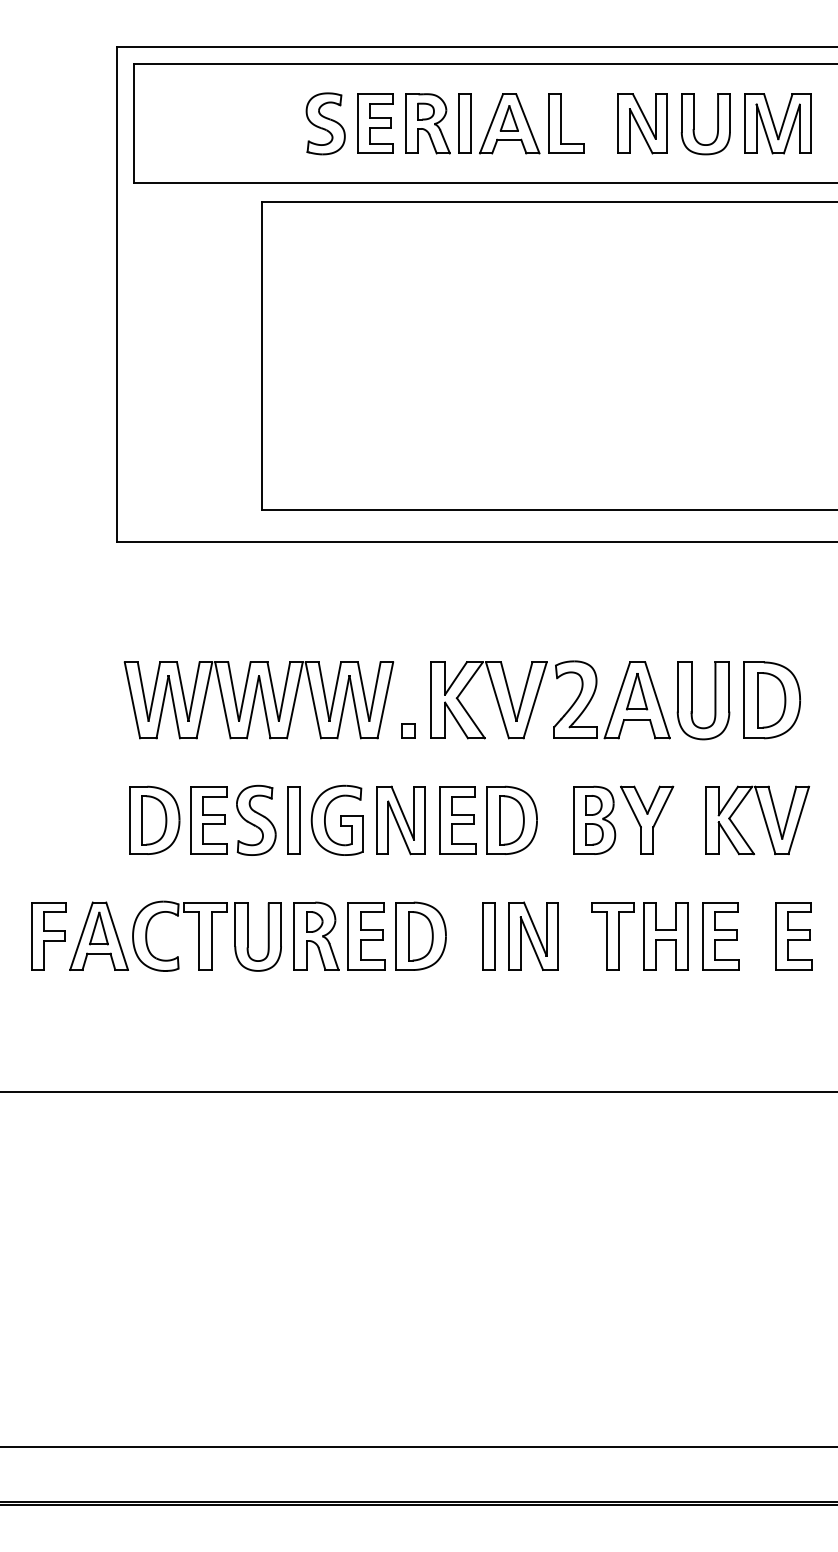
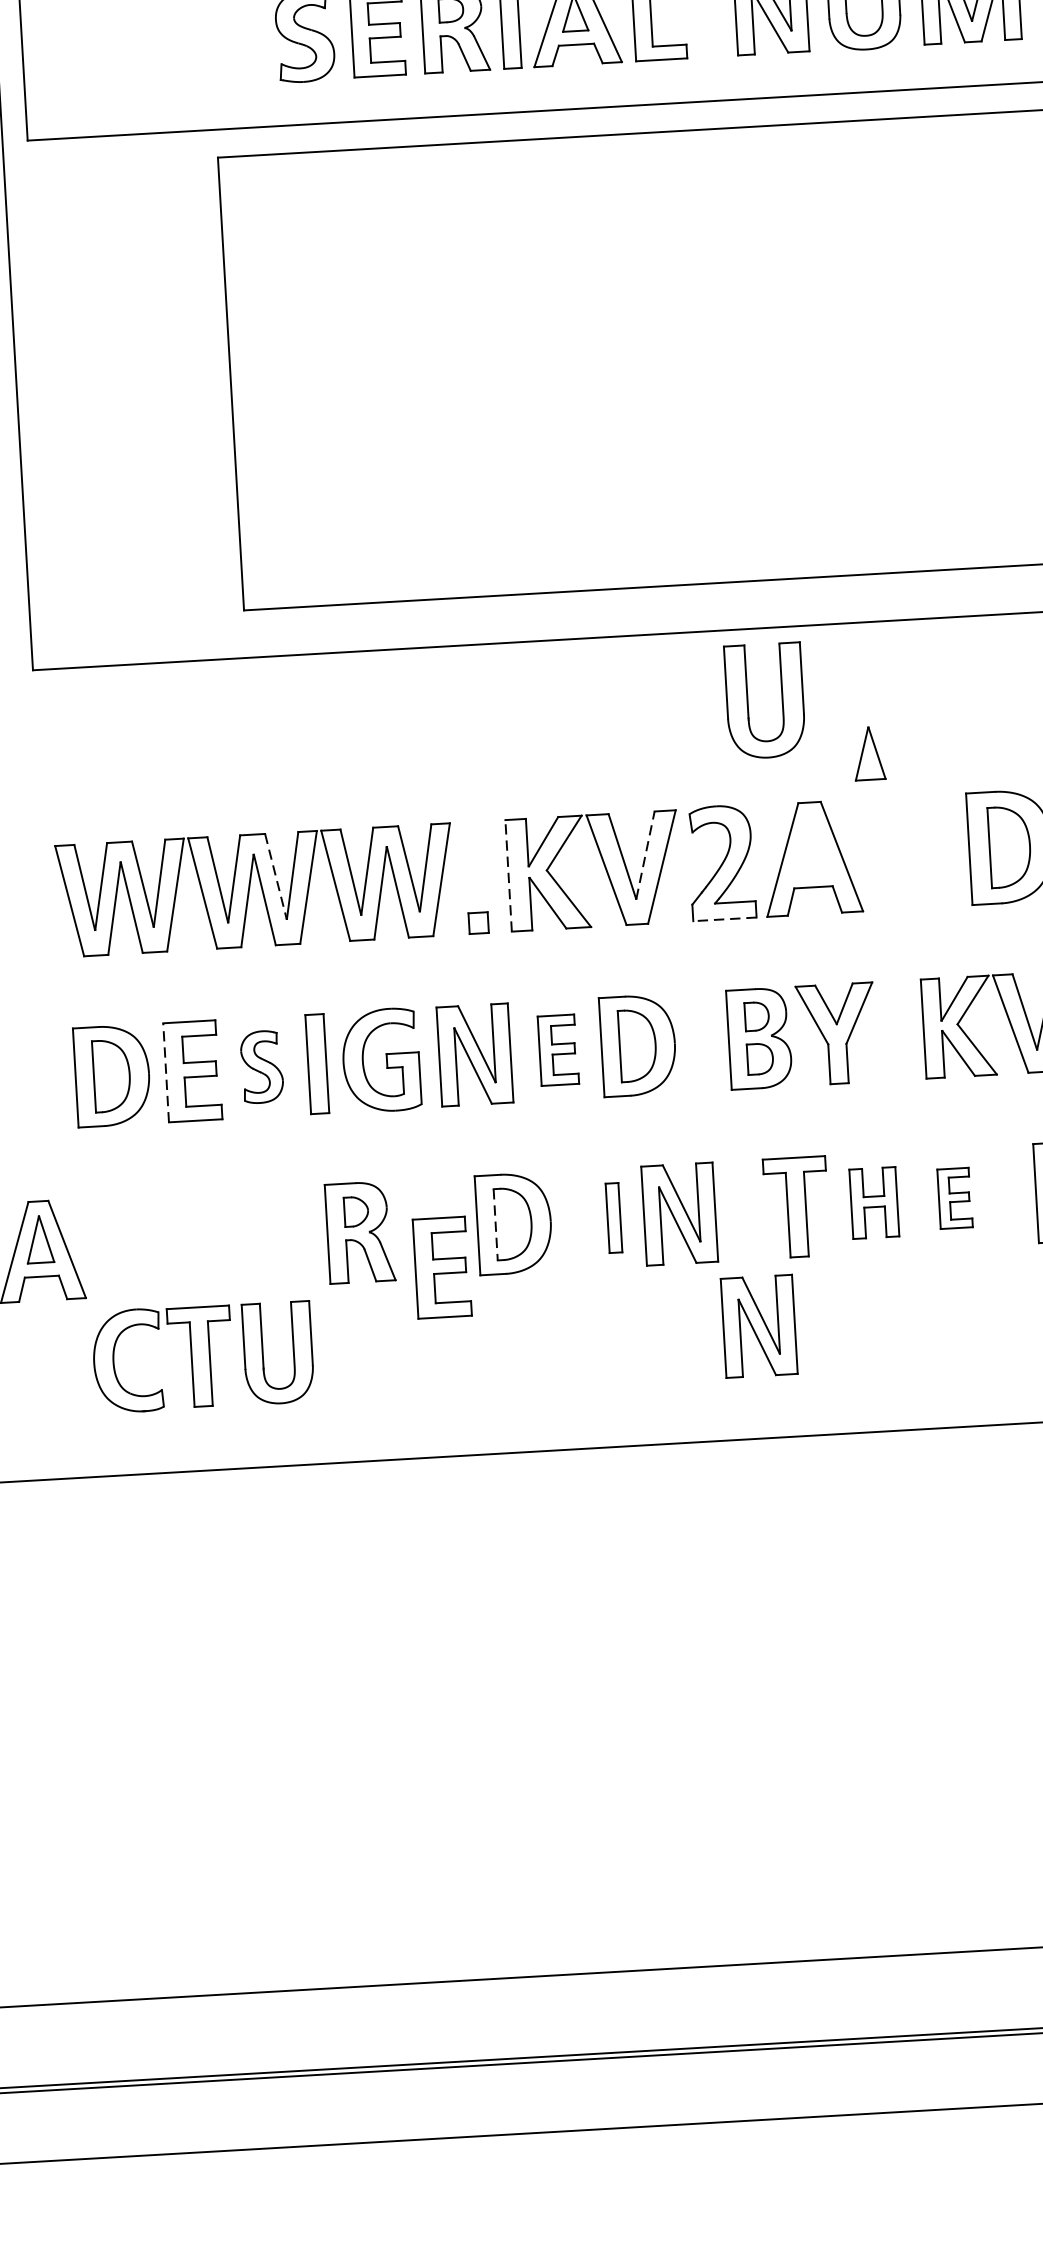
line: (273, 691) -> (276, 876), solid -> dashed
line: (524, 691) -> (645, 854), solid -> dashed
part: (637, 691) -> (869, 753), moved
line: (430, 700) -> (508, 876), solid -> dashed
part: (692, 700) -> (748, 701), moved
line: (575, 738) -> (724, 919), solid -> dashed
part: (256, 819) -> (262, 1065), size x0.7
line: (191, 820) -> (166, 1072), solid -> dashed
part: (457, 820) -> (557, 1050), size x0.7
part: (206, 935) -> (202, 1355), moved
part: (366, 936) -> (442, 1268), moved
line: (408, 936) -> (495, 1225), solid -> dashed
part: (488, 936) -> (613, 1218), size x0.7
part: (665, 936) -> (873, 1203), size x0.7
part: (720, 936) -> (954, 1198), size x0.6
part: (582, 1015) -> (758, 1326), added

